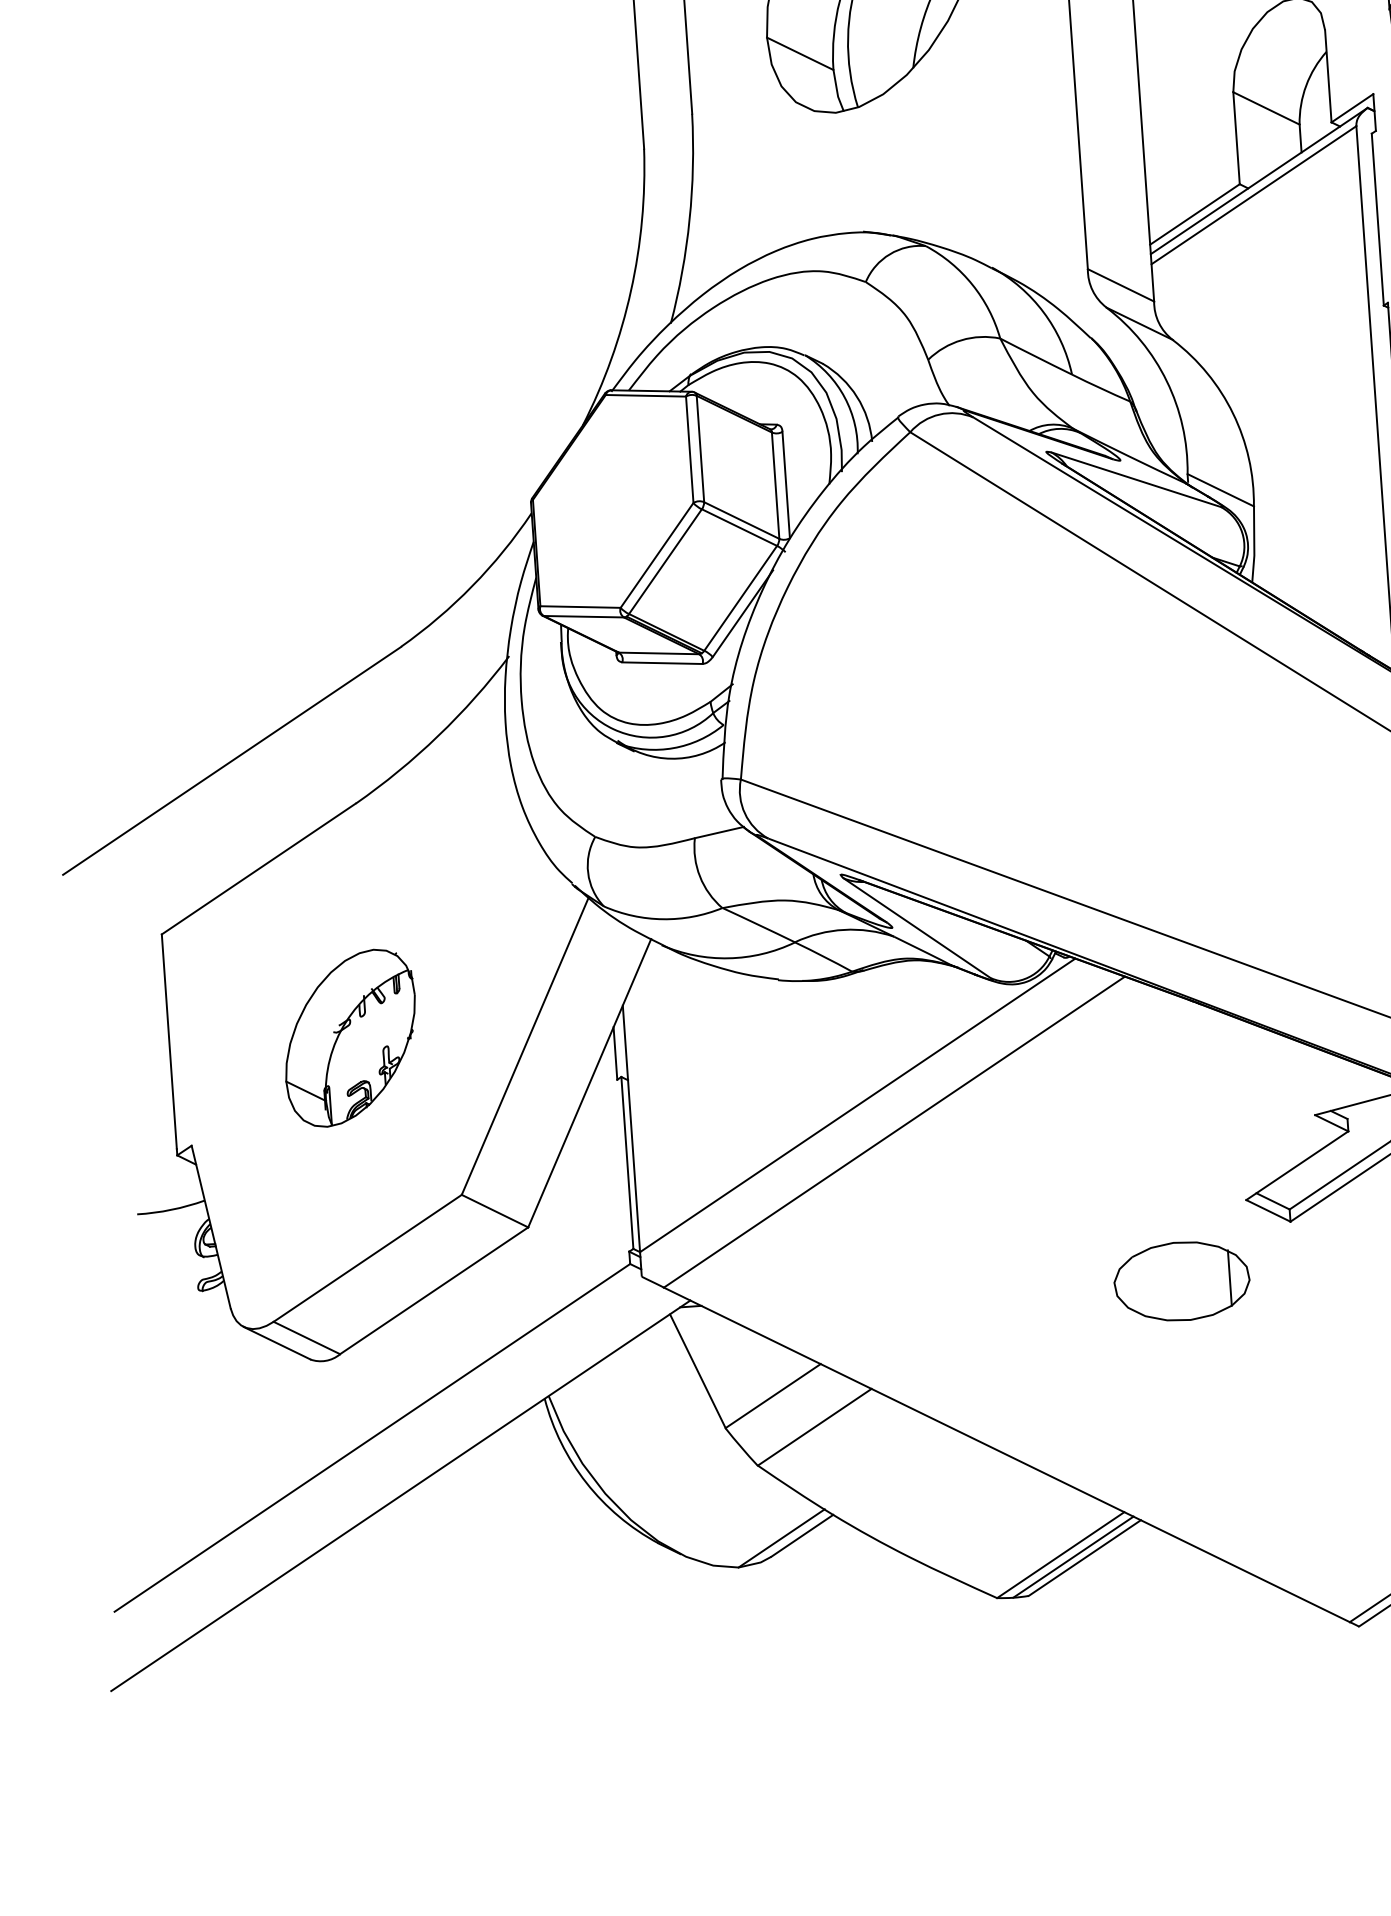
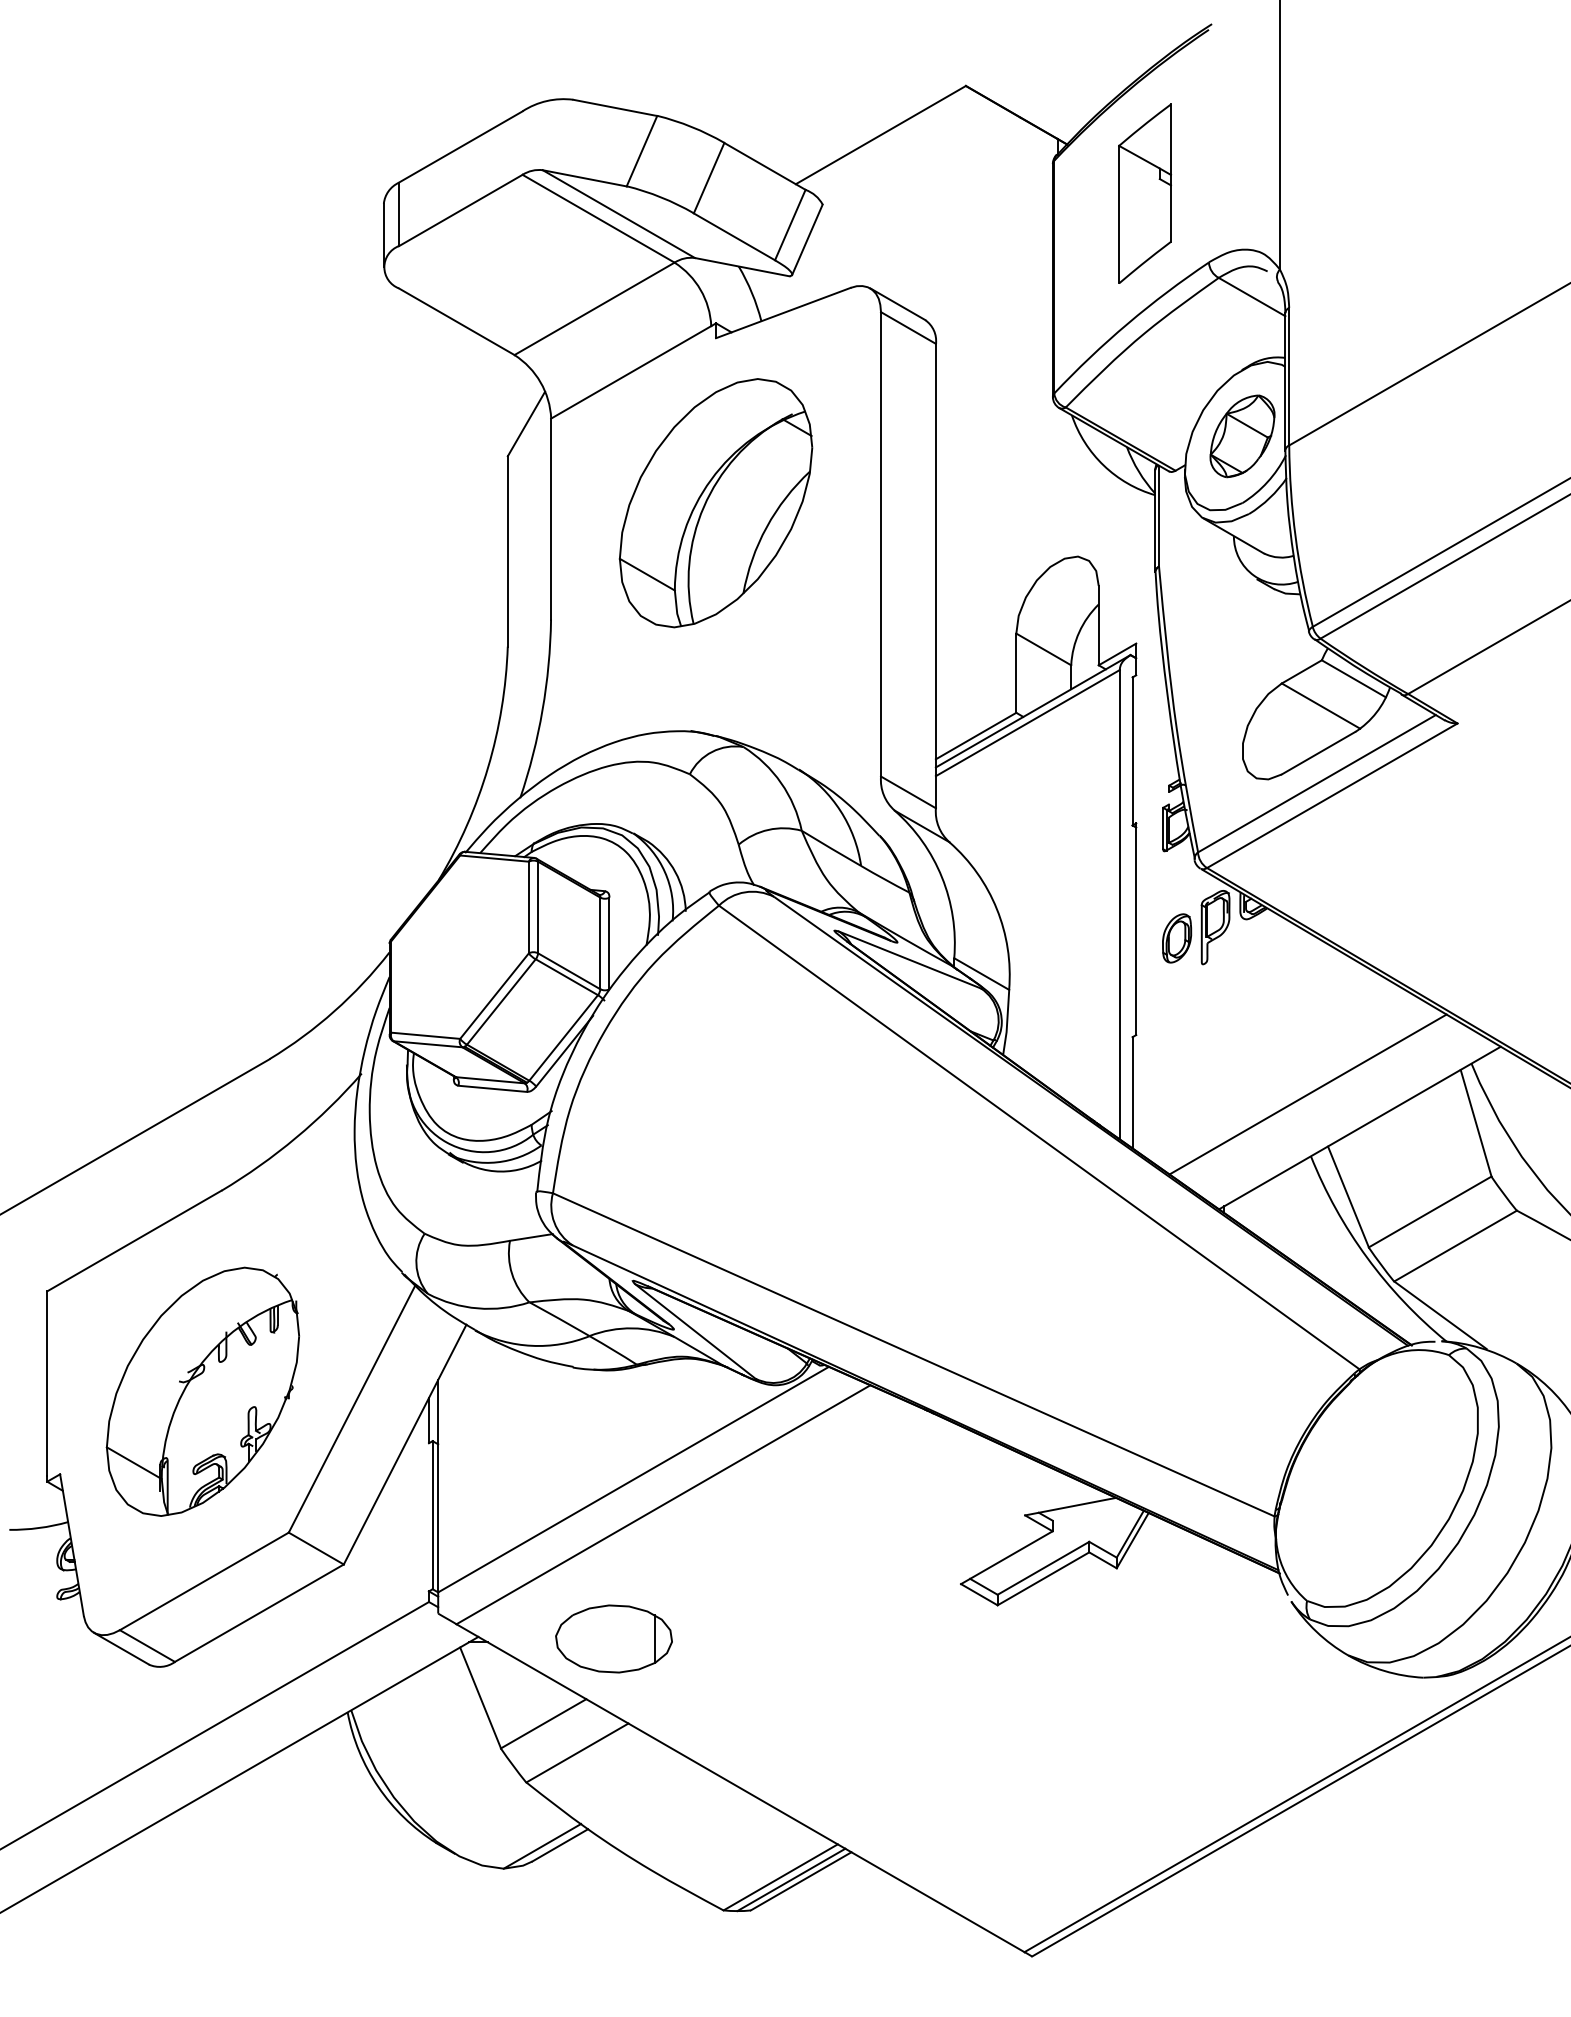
part: (350, 1038) -> (202, 1391), size x1.67
part: (1181, 1280) -> (613, 1638), moved

